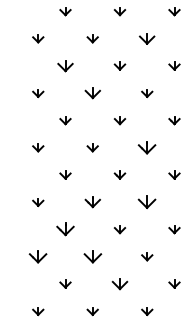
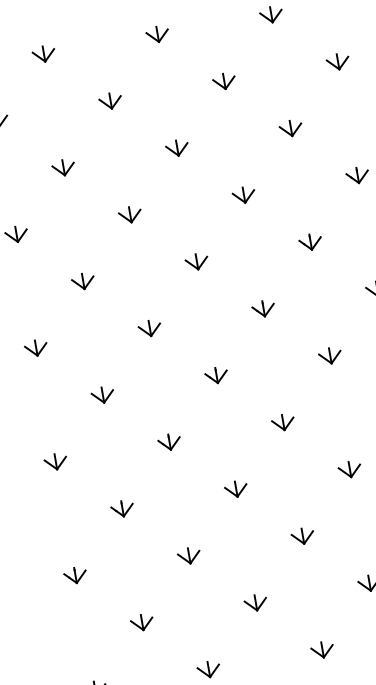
part: (147, 38) -> (224, 80), size x0.71
part: (65, 65) -> (63, 166), size x0.71
part: (92, 93) -> (129, 215), size x0.71
part: (147, 147) -> (264, 308), size x0.62
part: (92, 202) -> (169, 442), size x0.71
part: (147, 202) -> (283, 422), size x0.62
part: (65, 229) -> (122, 508), size x0.62
part: (38, 256) -> (75, 574), size x0.62
part: (92, 256) -> (188, 555), size x0.62
part: (119, 283) -> (254, 601), size x0.71

